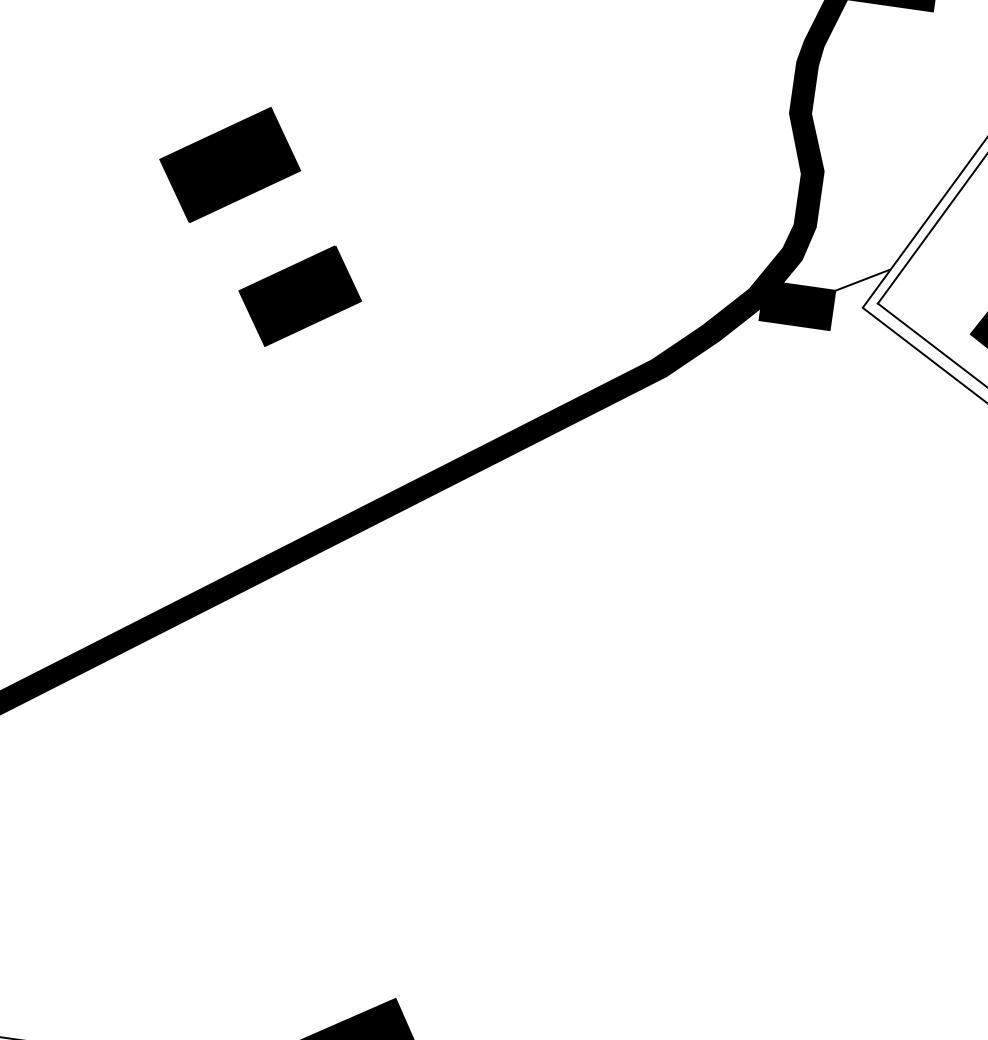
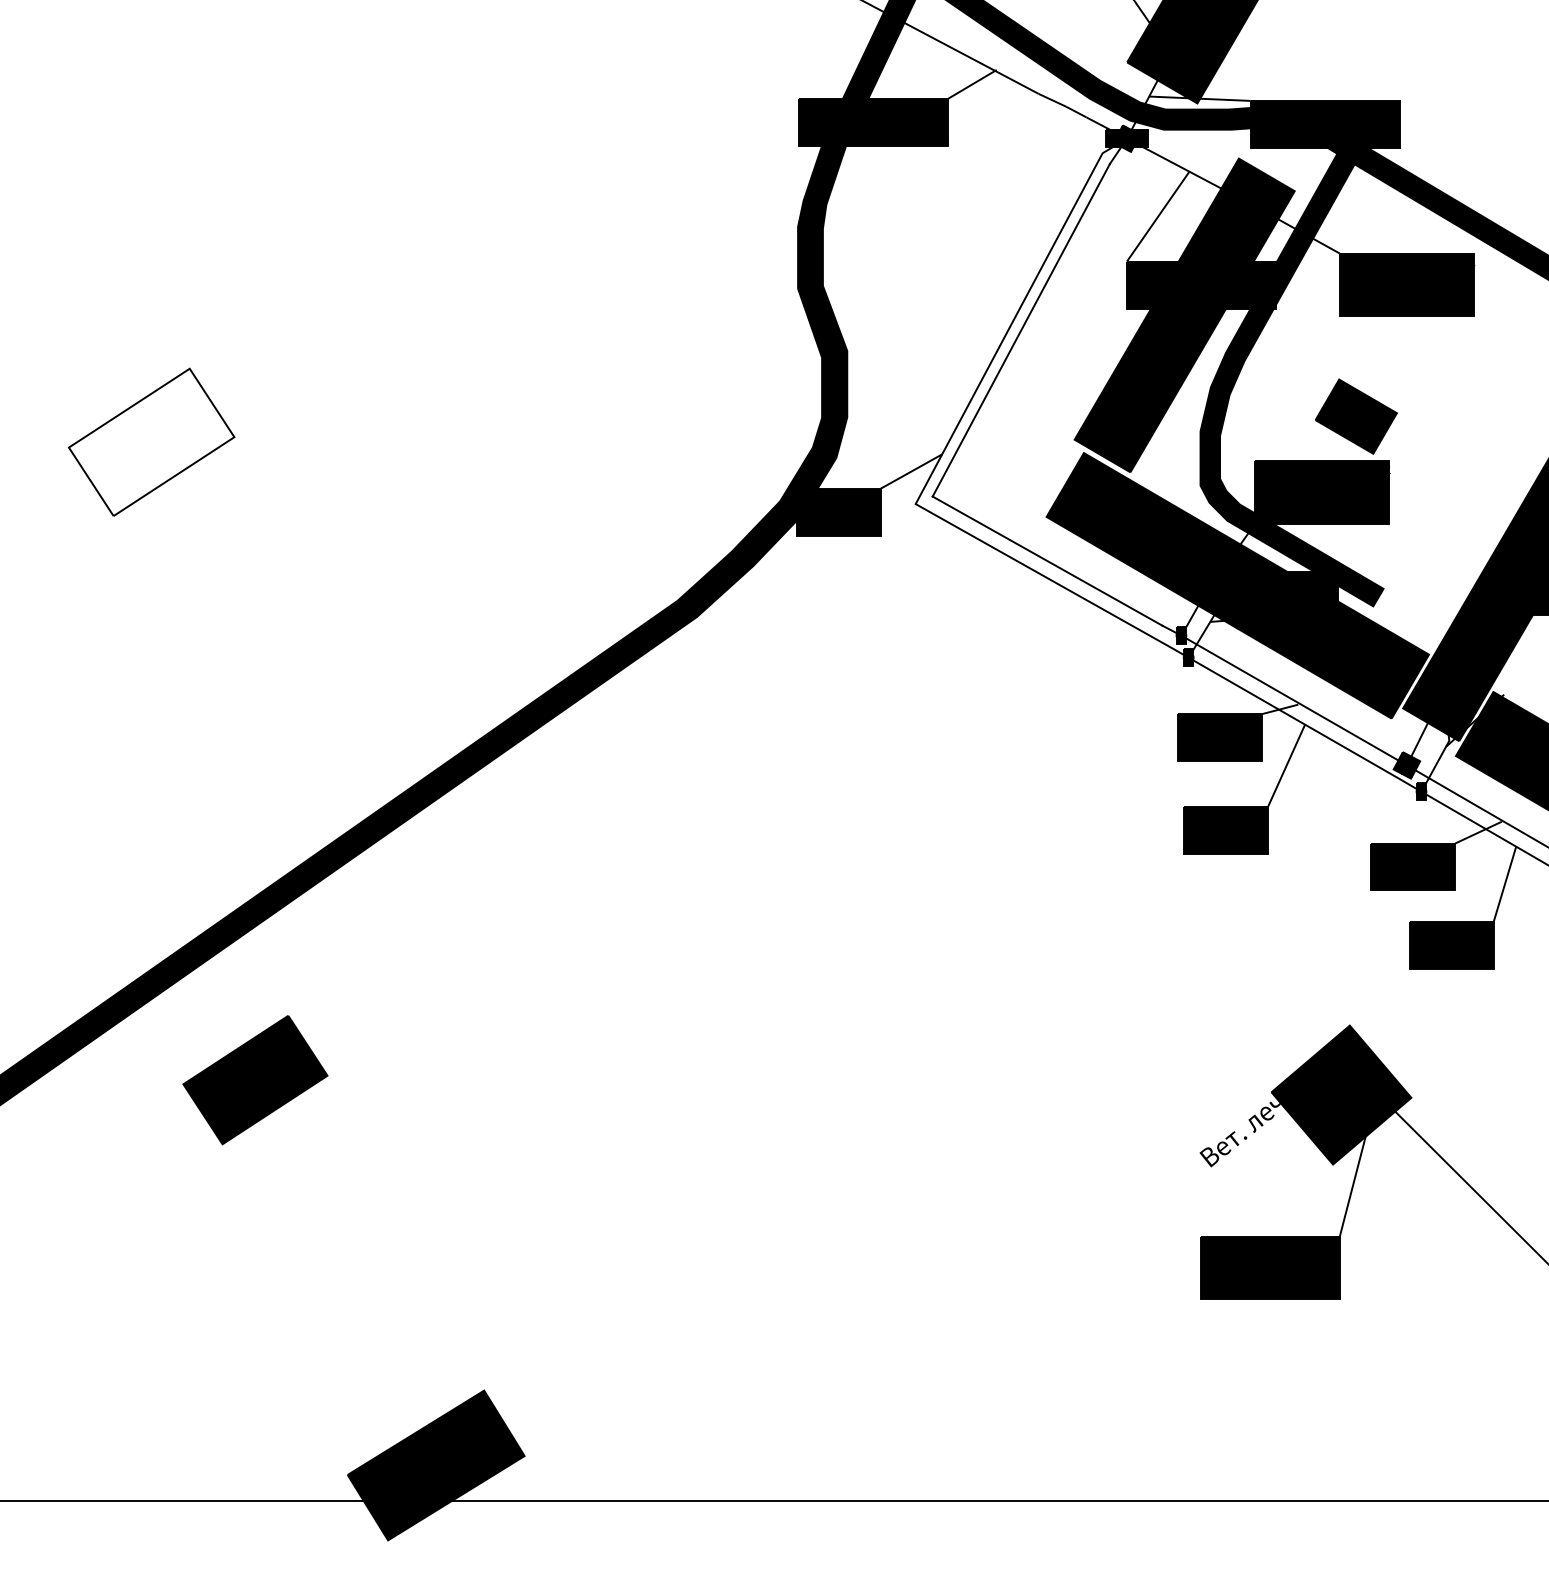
fill: (230, 165) -> (151, 442), removed
part: (300, 296) -> (255, 1080), moved

